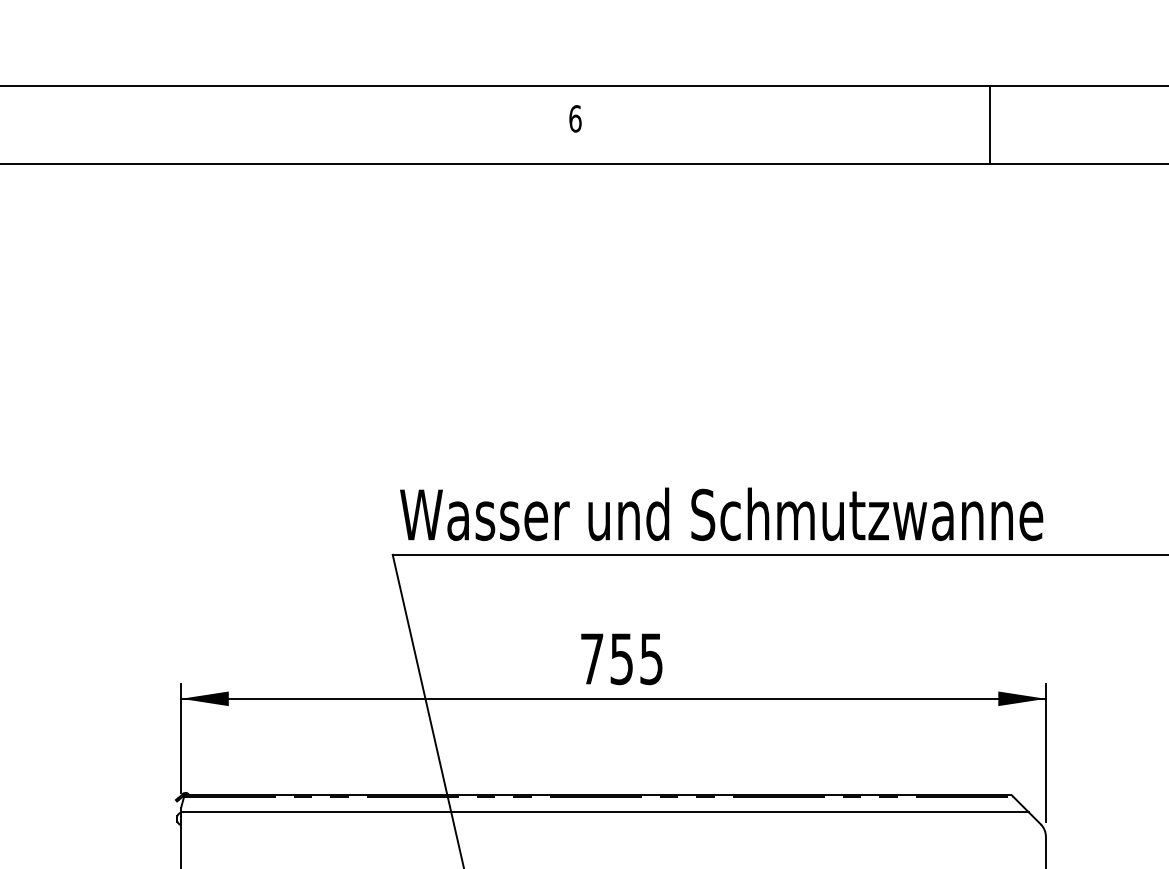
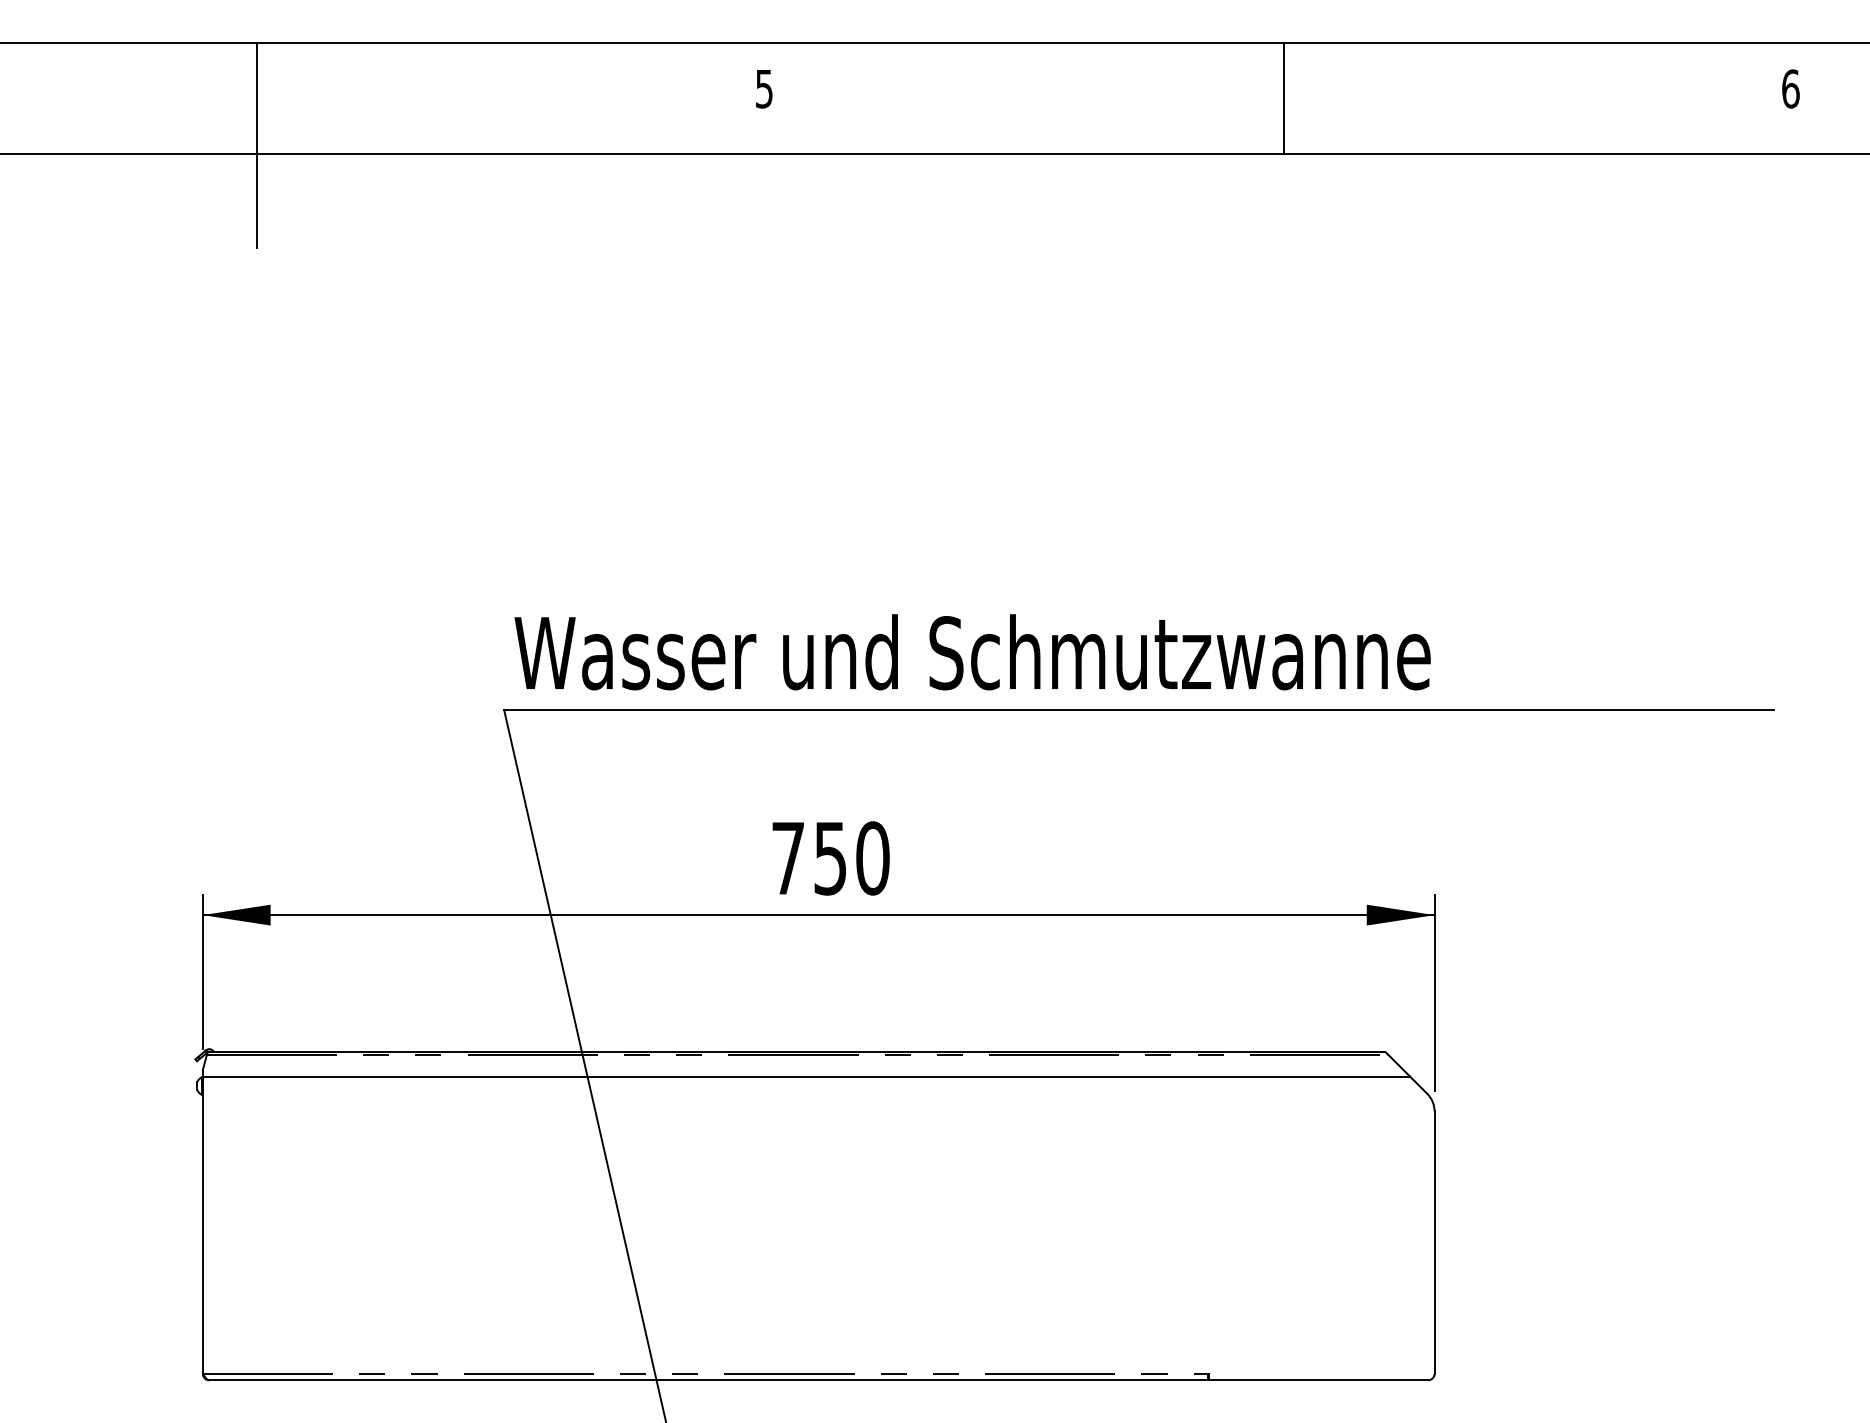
text: (575, 118) -> (764, 88), 6 -> 5
line: (990, 124) -> (1283, 97), moved
line: (219, 157) -> (257, 144), added
text: (651, 659) -> (872, 858), 755 -> 750

